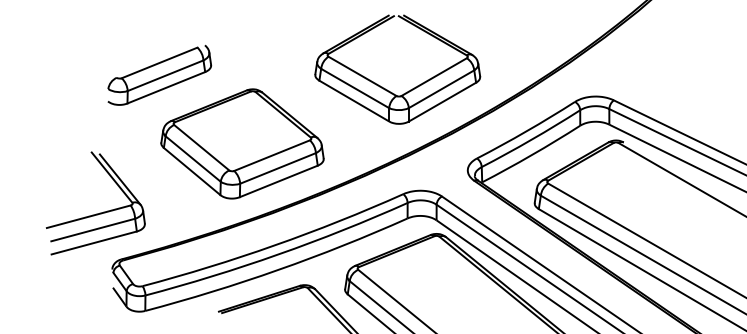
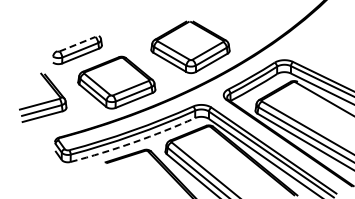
line: (159, 63) -> (77, 44), solid -> dashed
part: (96, 202) -> (43, 97), moved
arc: (277, 269) -> (133, 142), solid -> dashed

